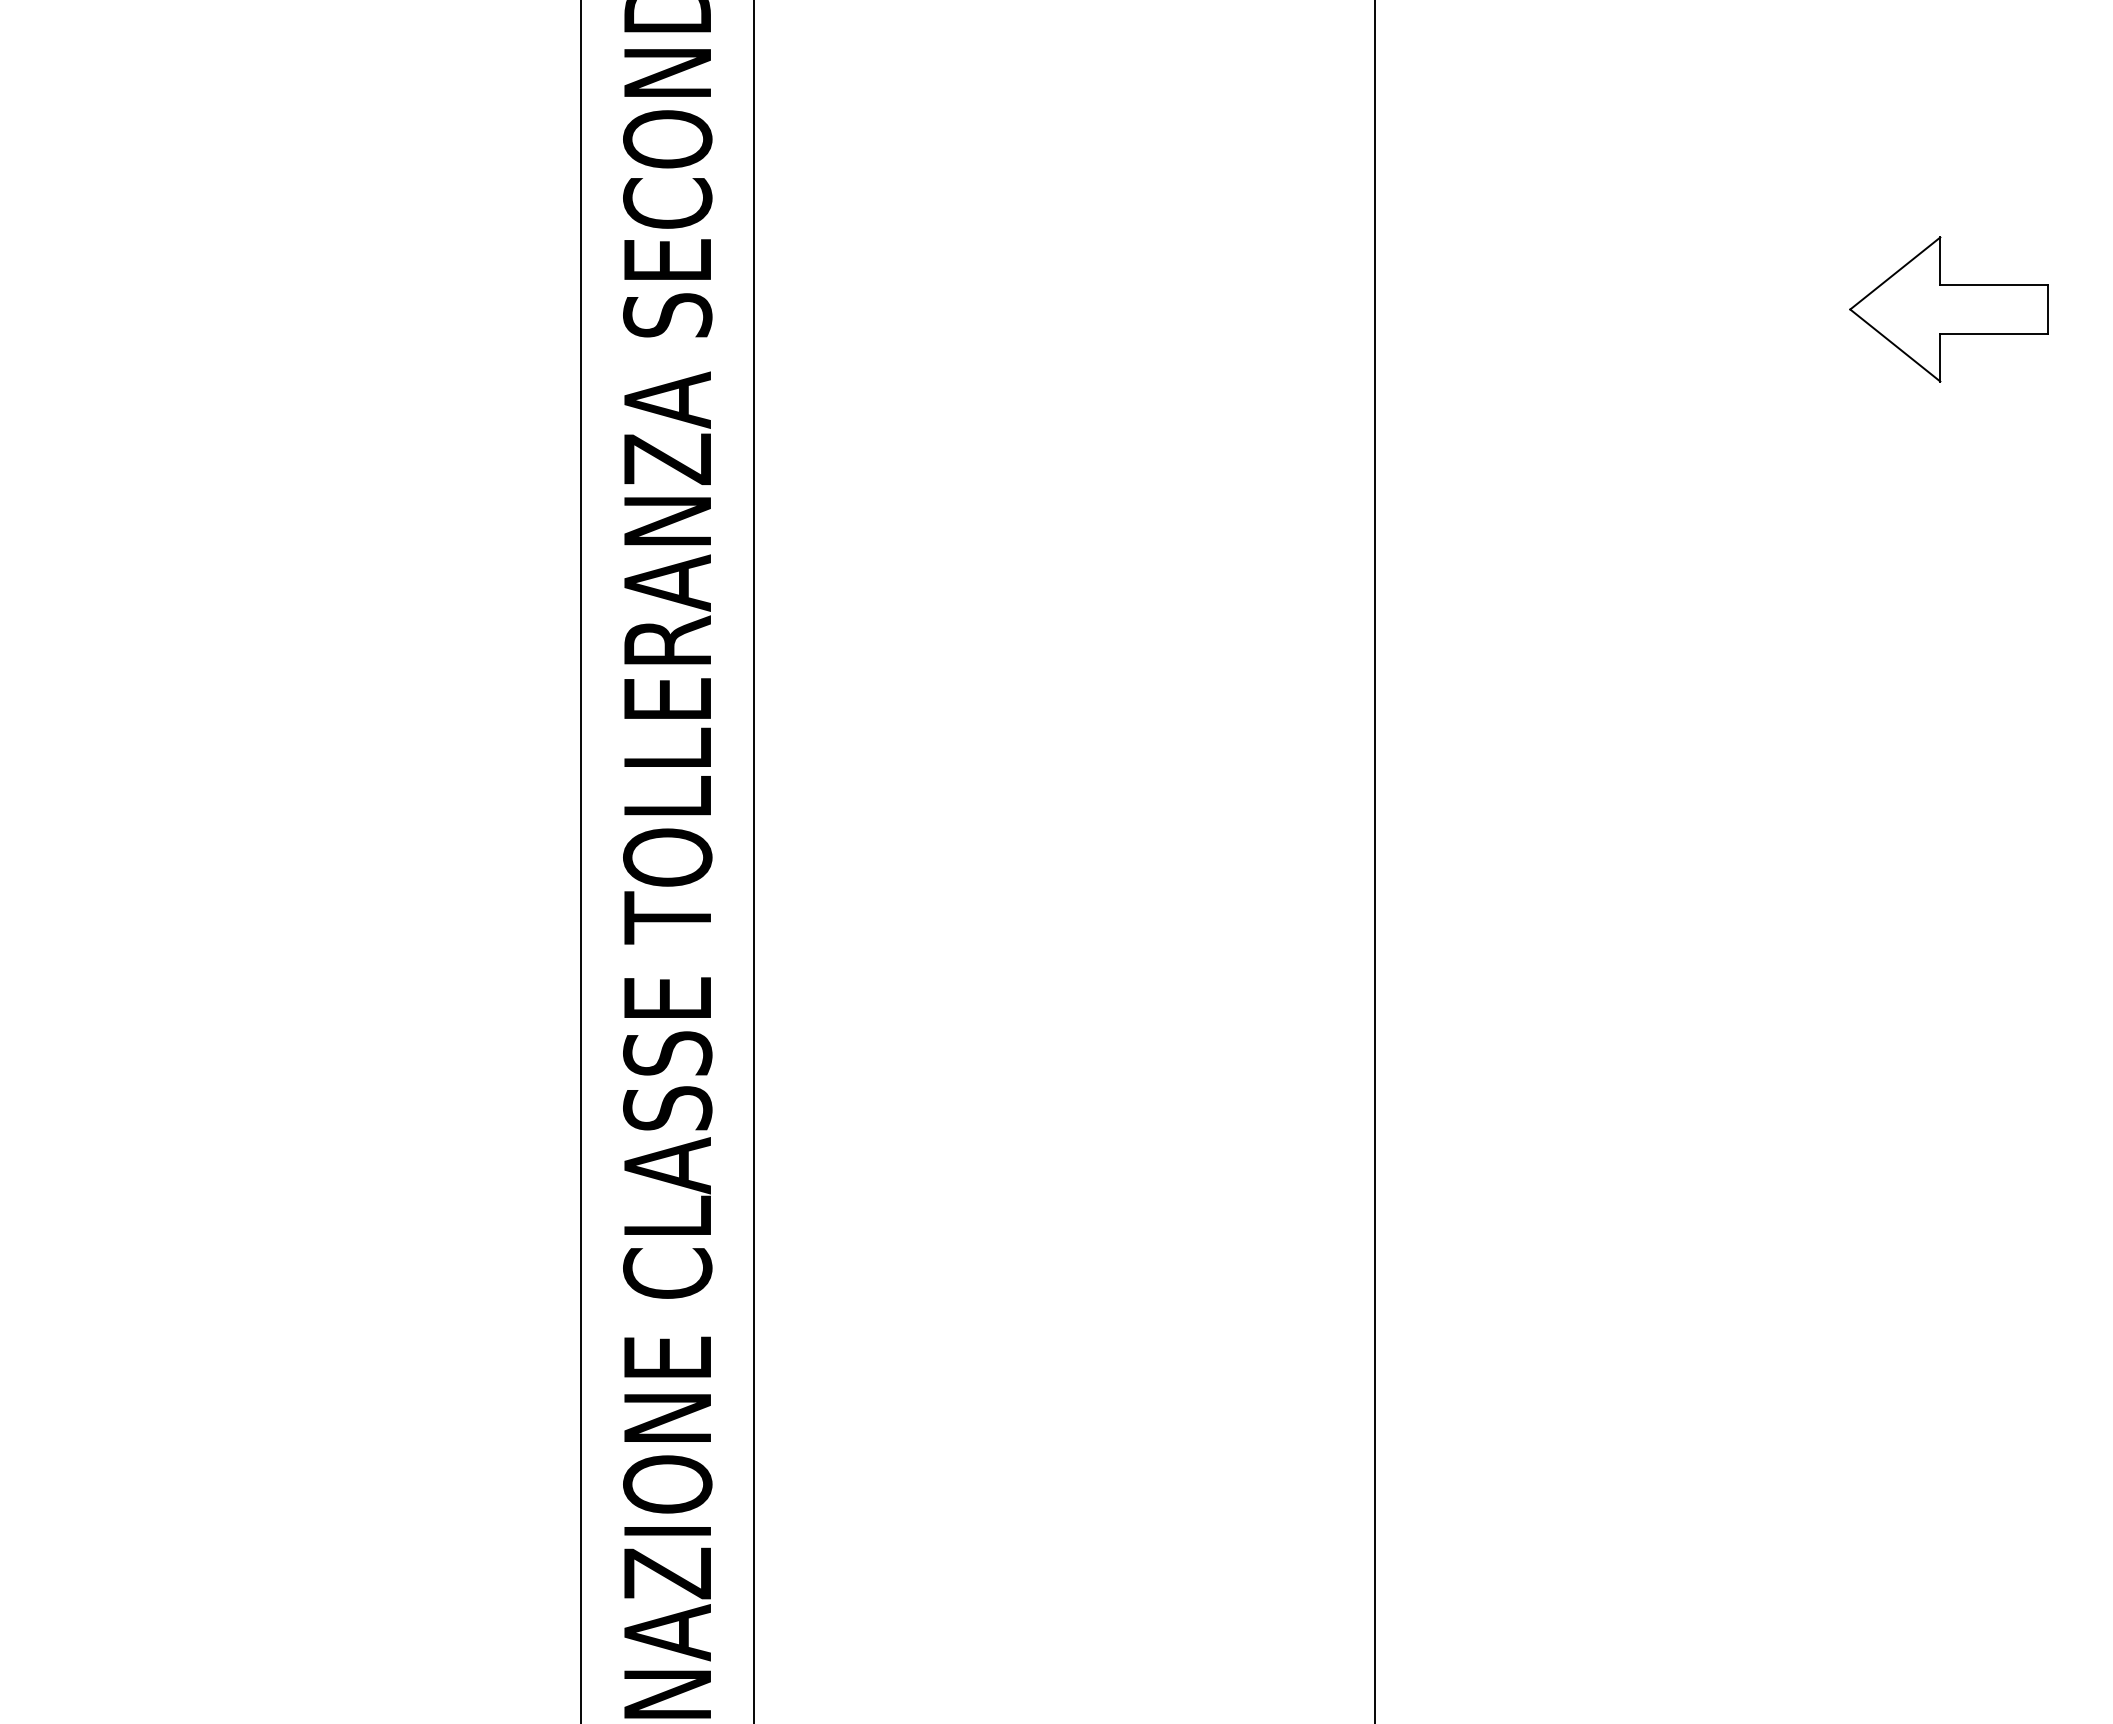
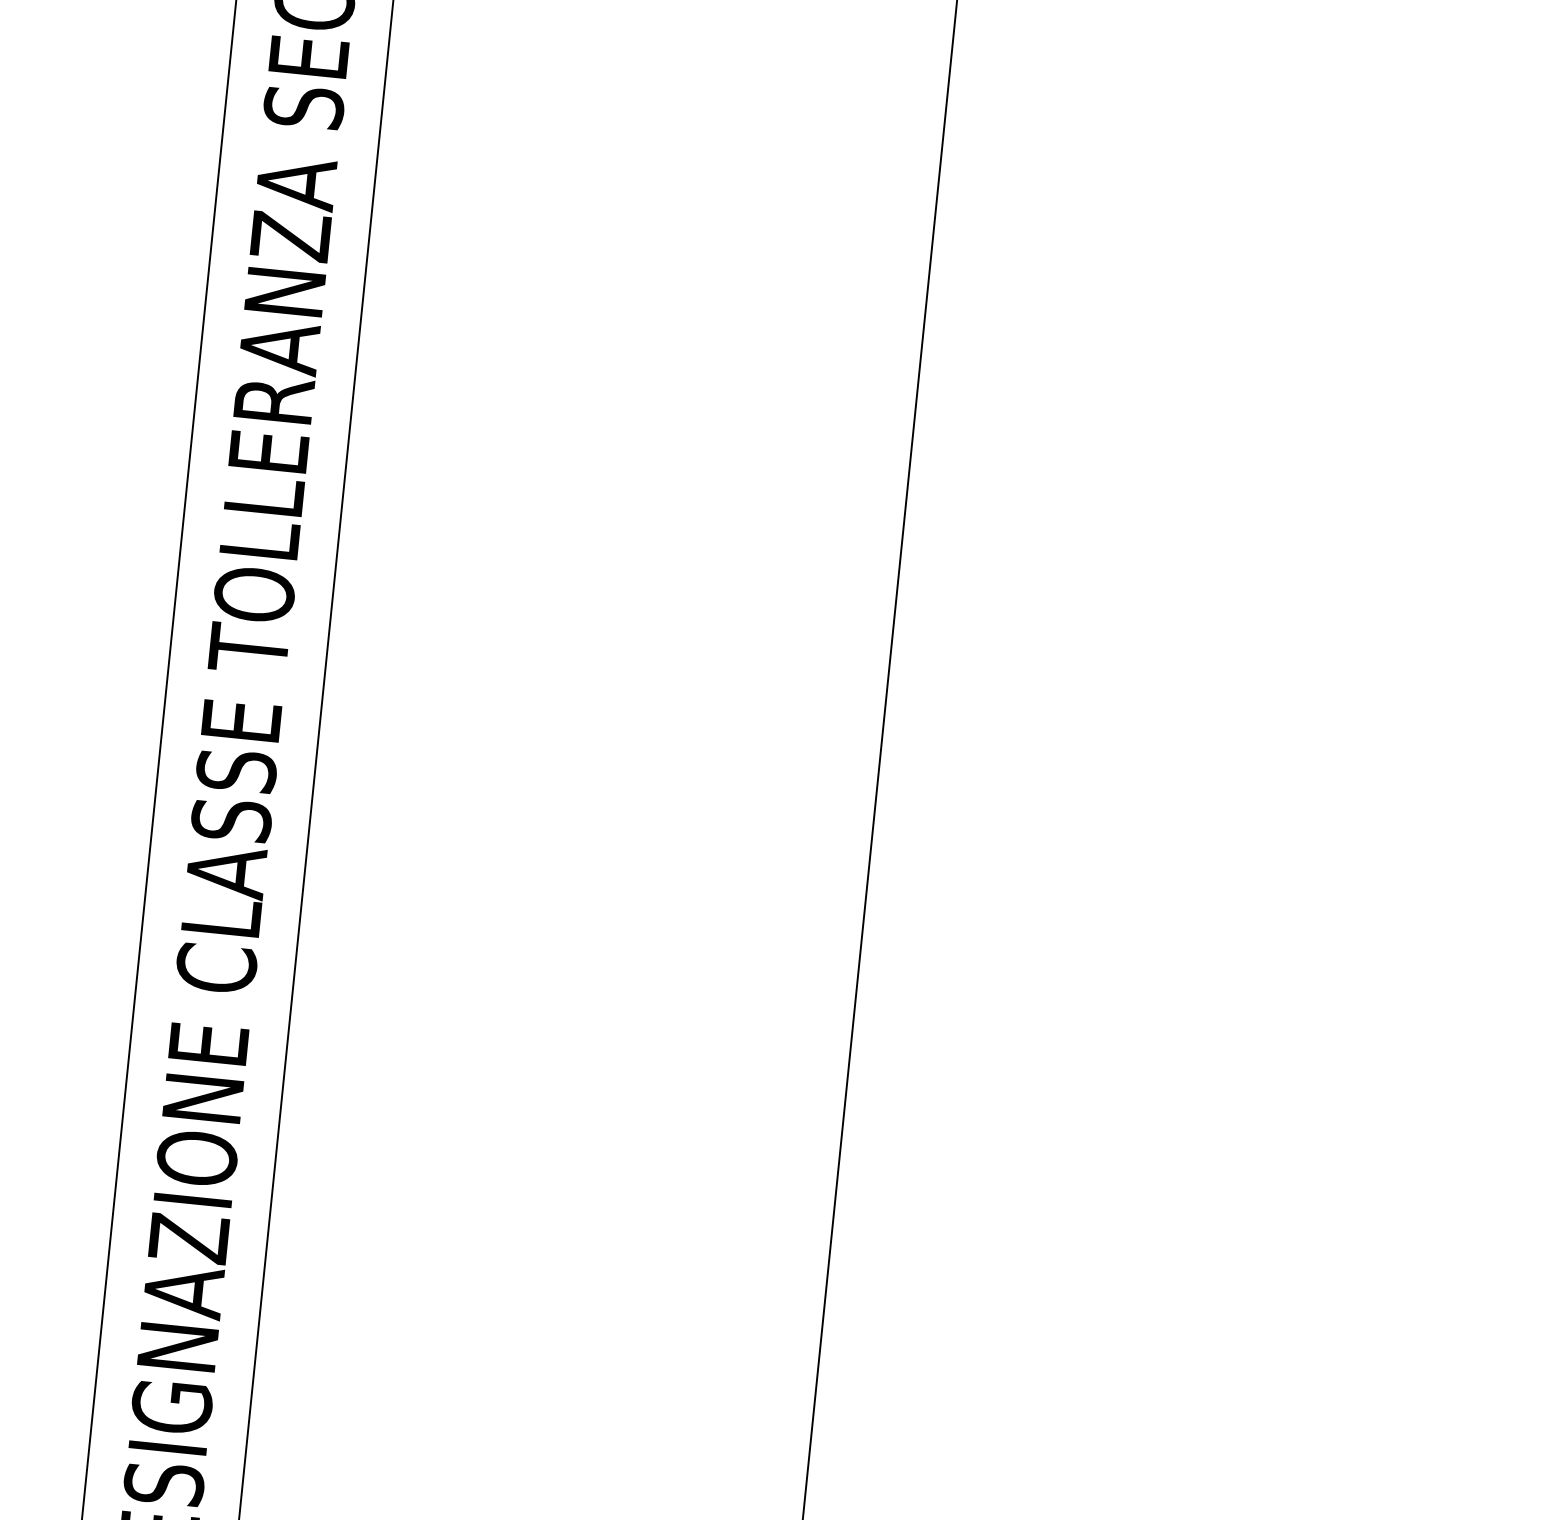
part: (1948, 309) -> (1456, 218), removed

